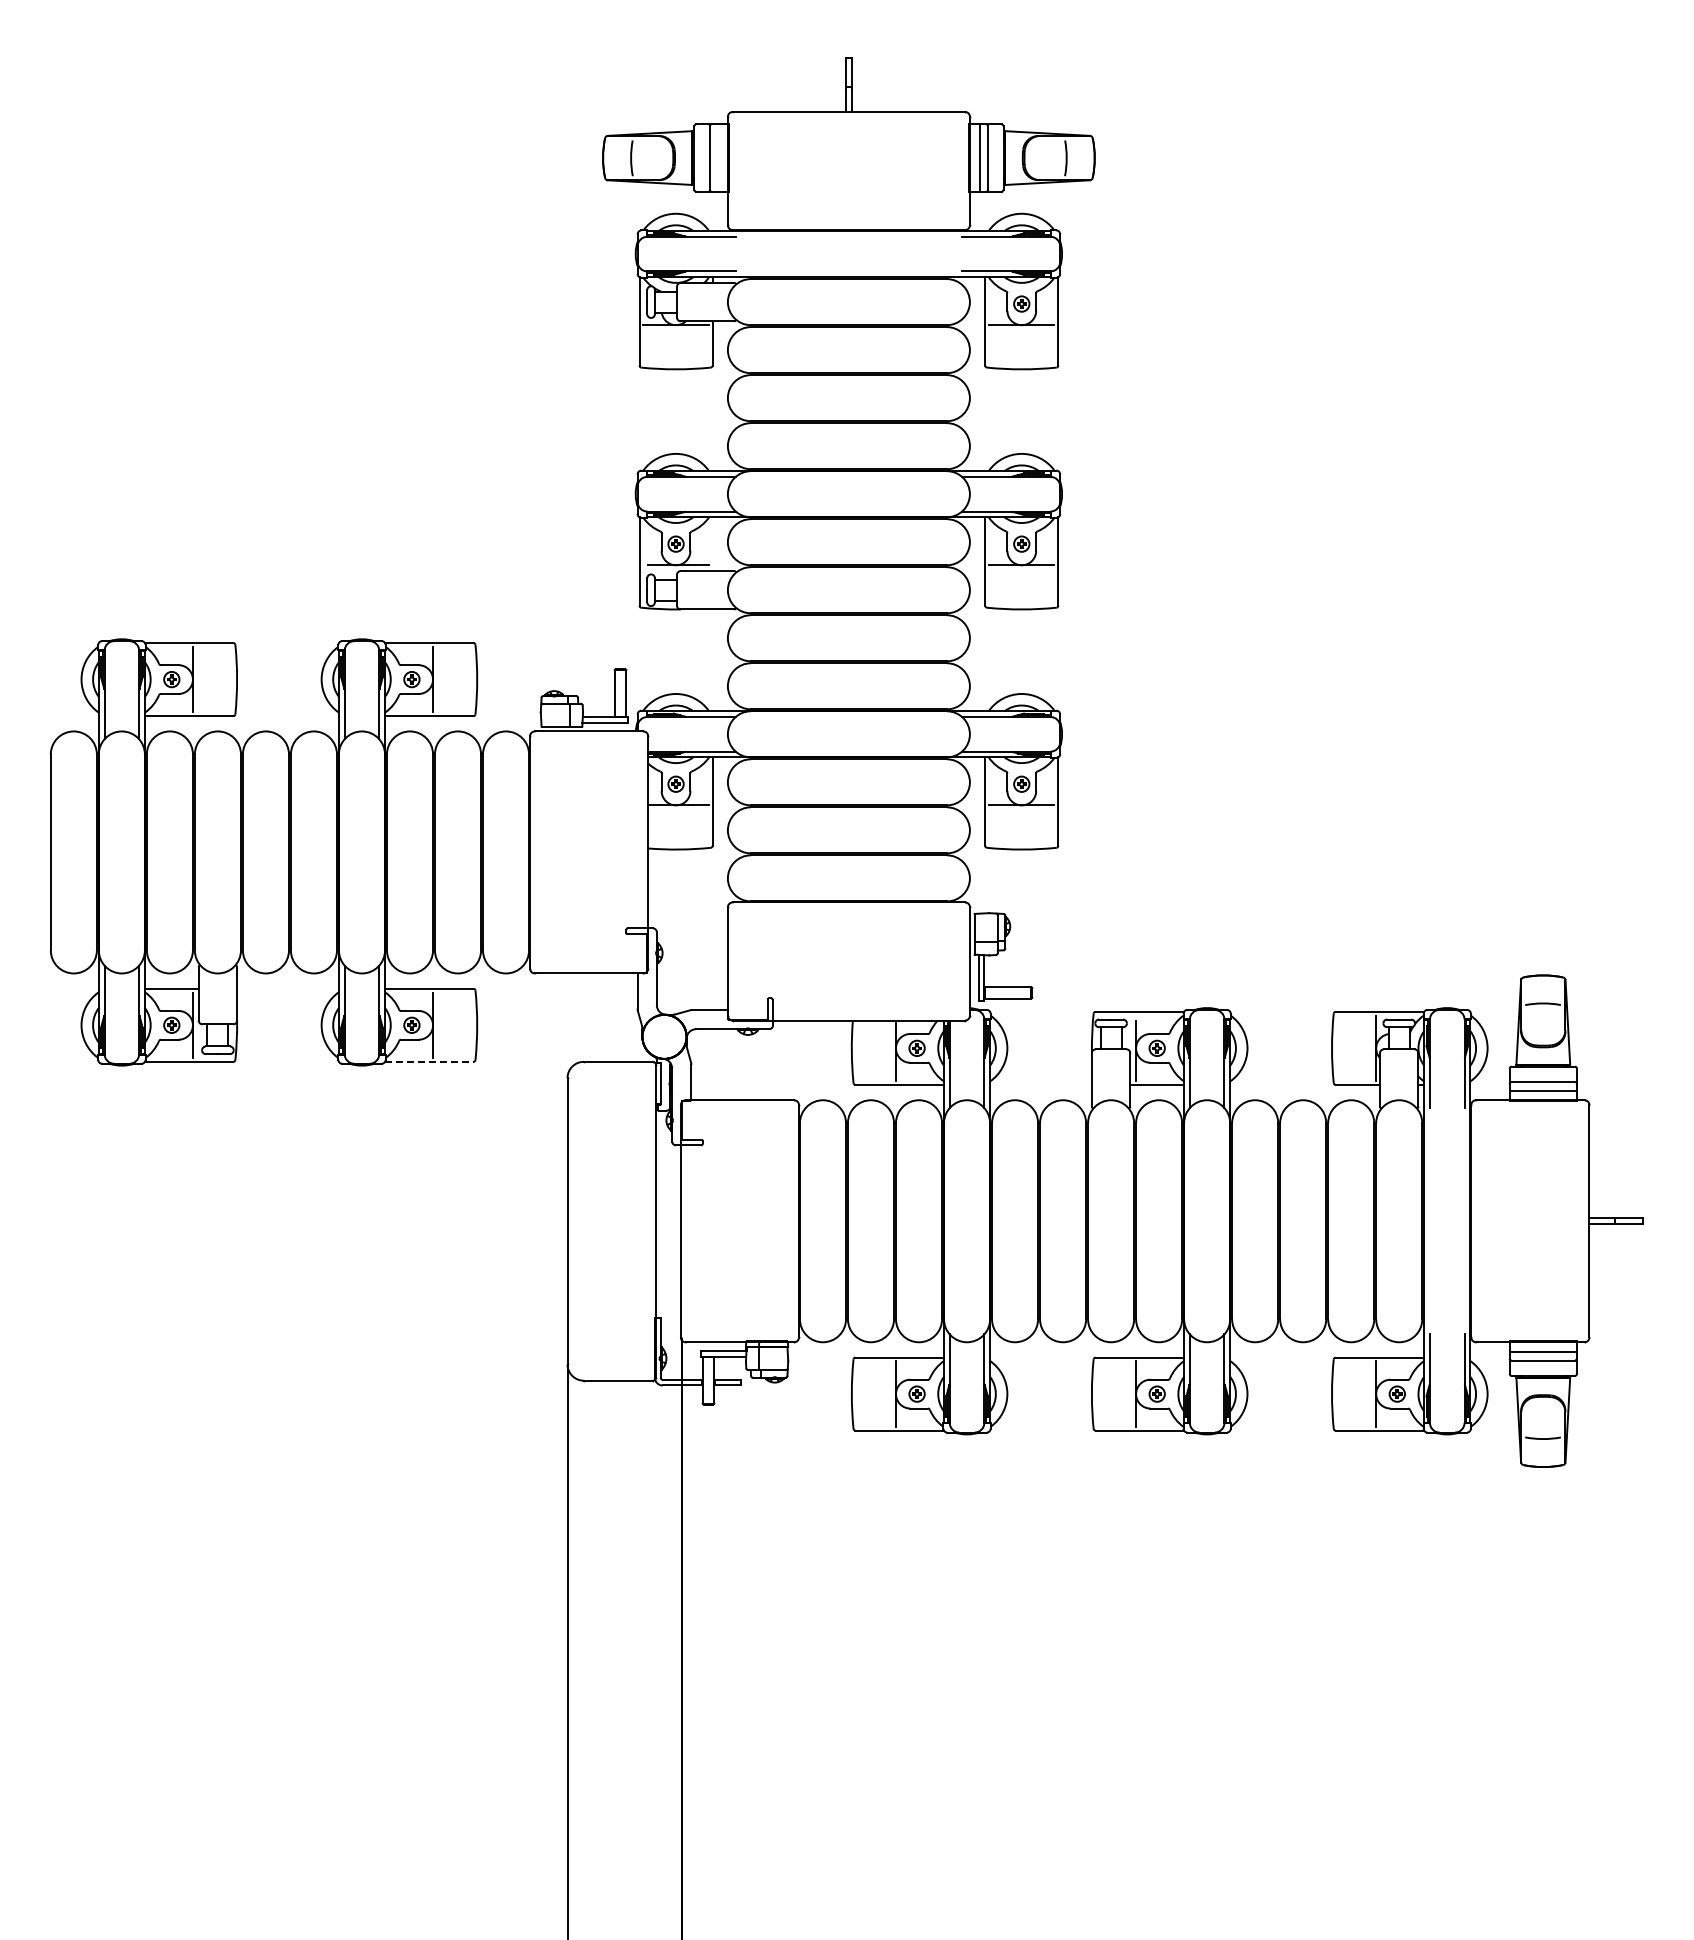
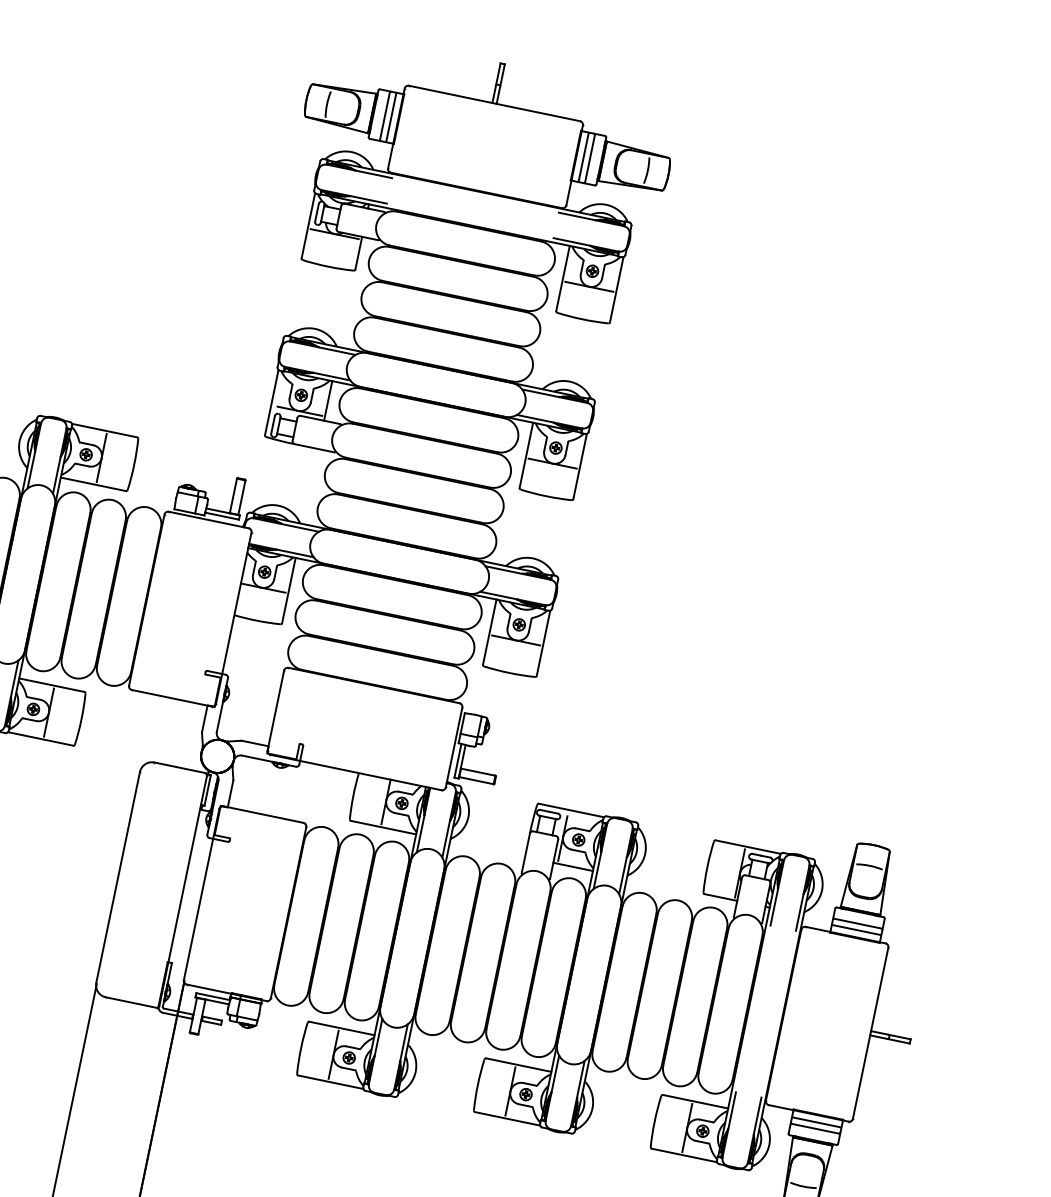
line: (718, 158) -> (391, 117), added
line: (712, 544) -> (328, 401), added
line: (429, 1061) -> (40, 738), dashed -> solid

